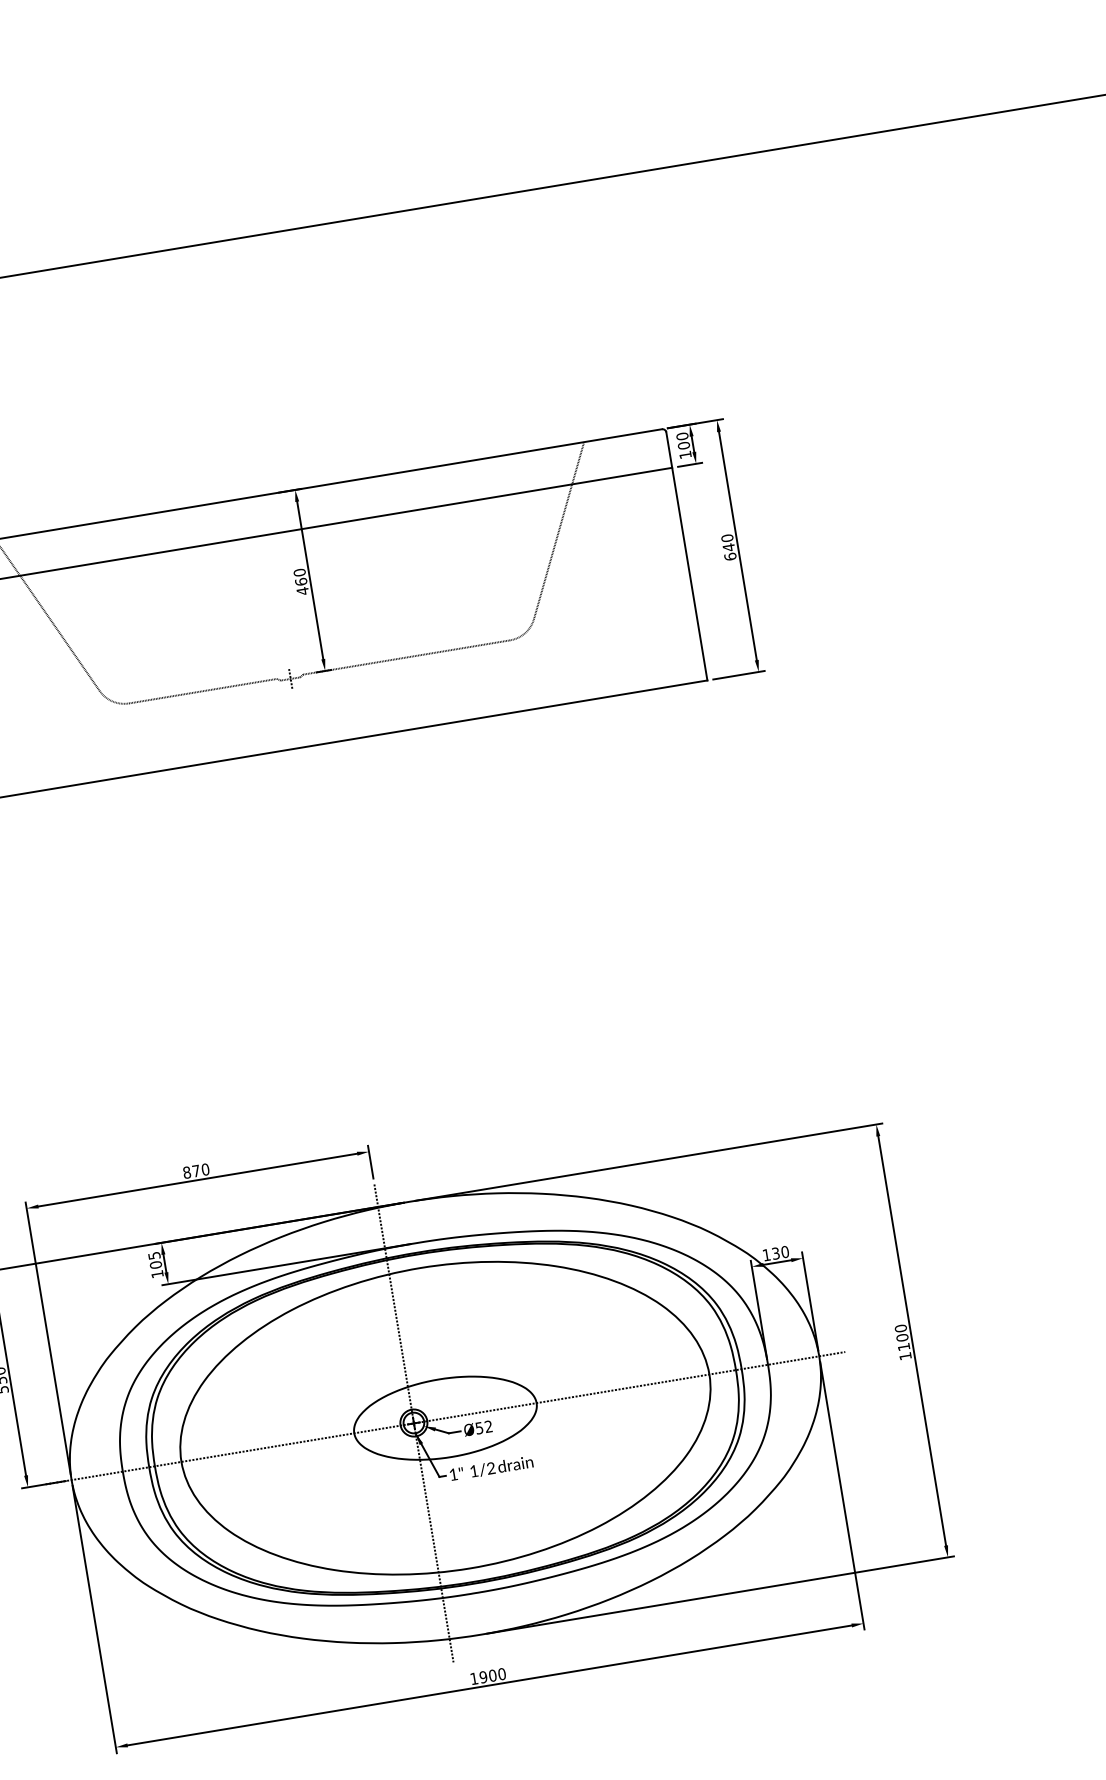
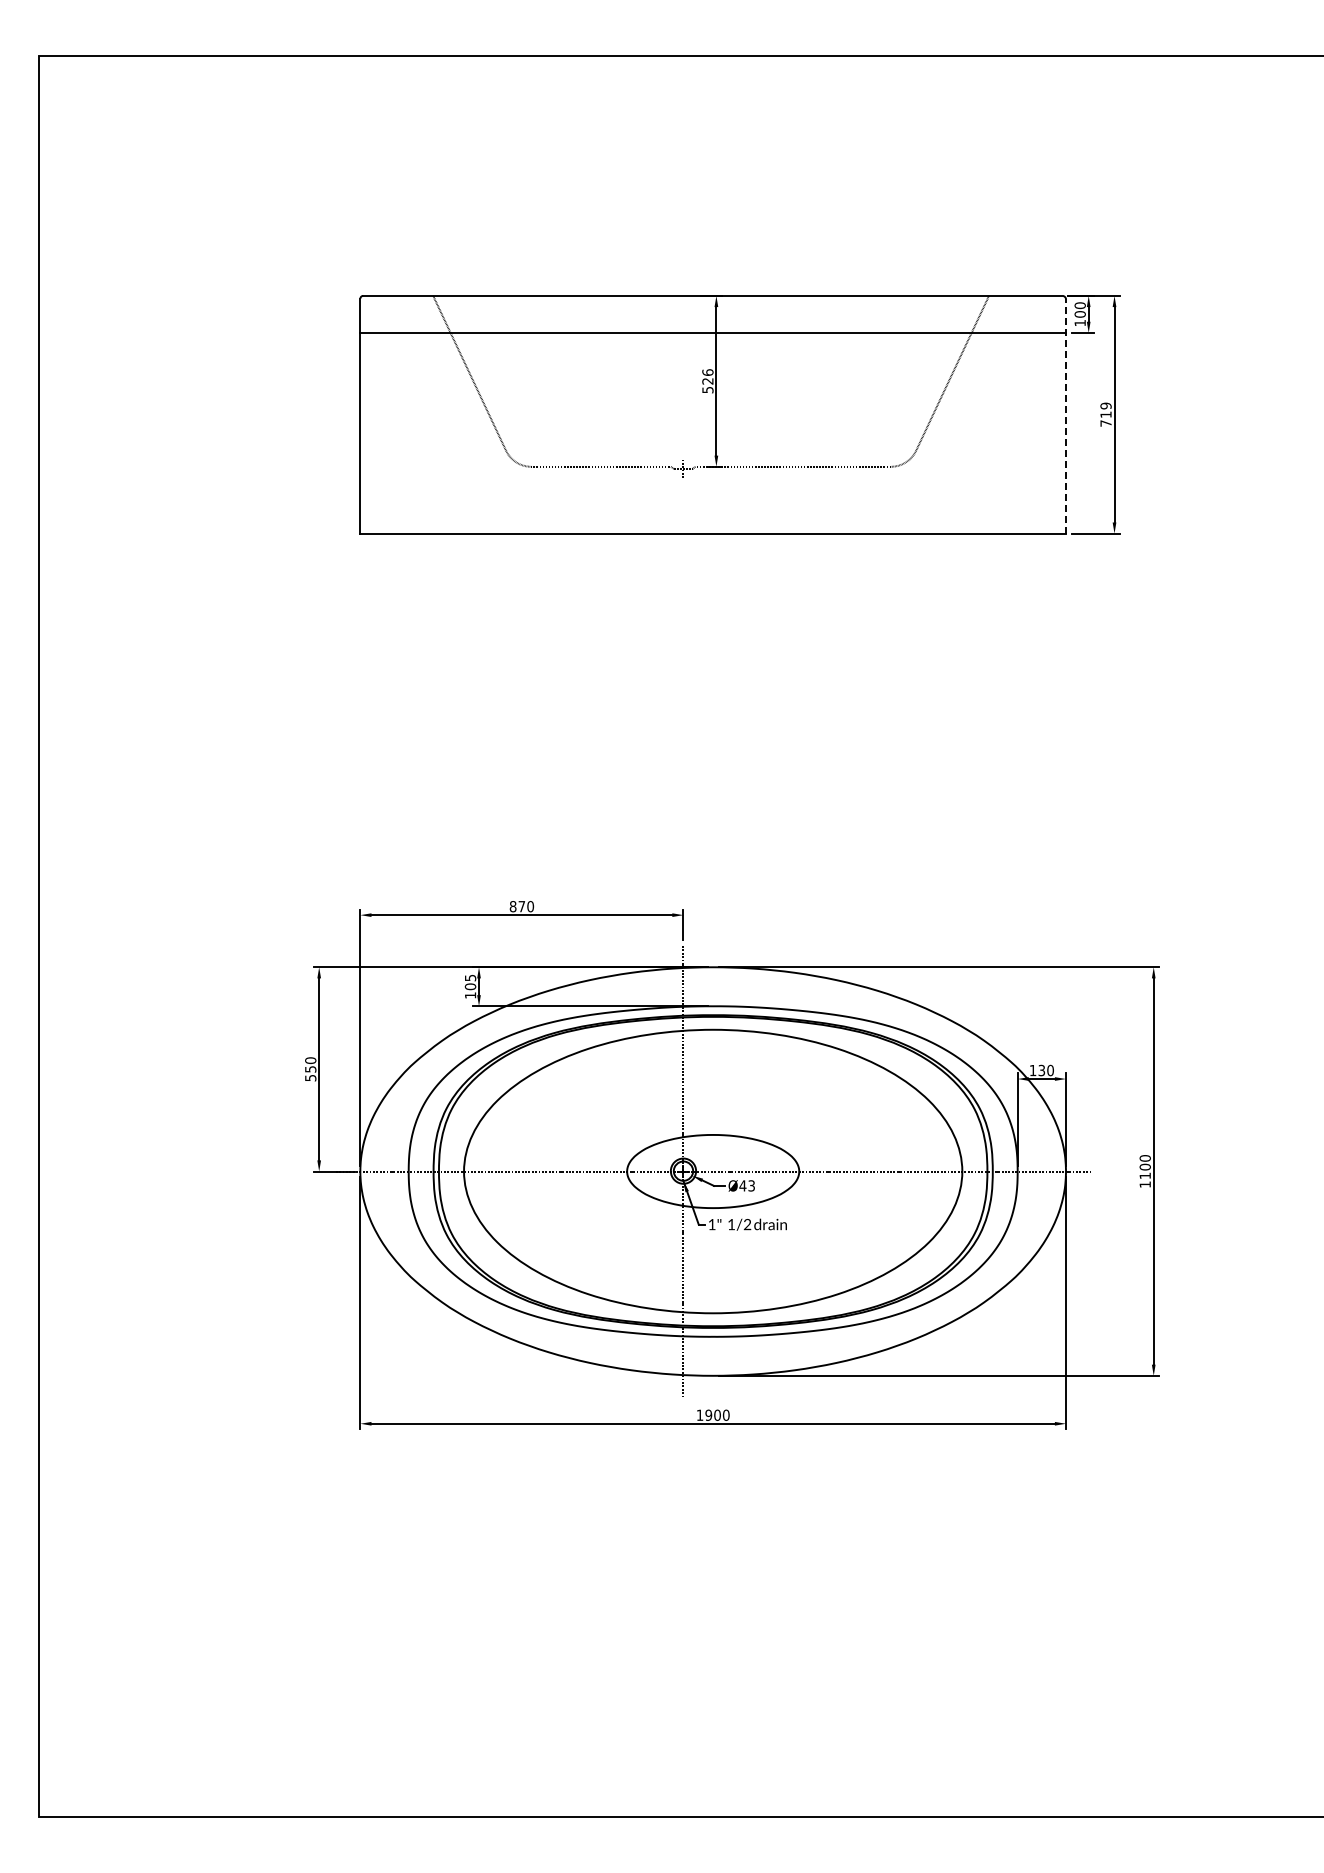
text: (728, 547) -> (1105, 414), 640 -> 719
line: (687, 555) -> (1066, 415), solid -> dashed
text: (300, 582) -> (707, 381), 460 -> 526
text: (483, 1427) -> (746, 1185), Ø52 -> Ø43

